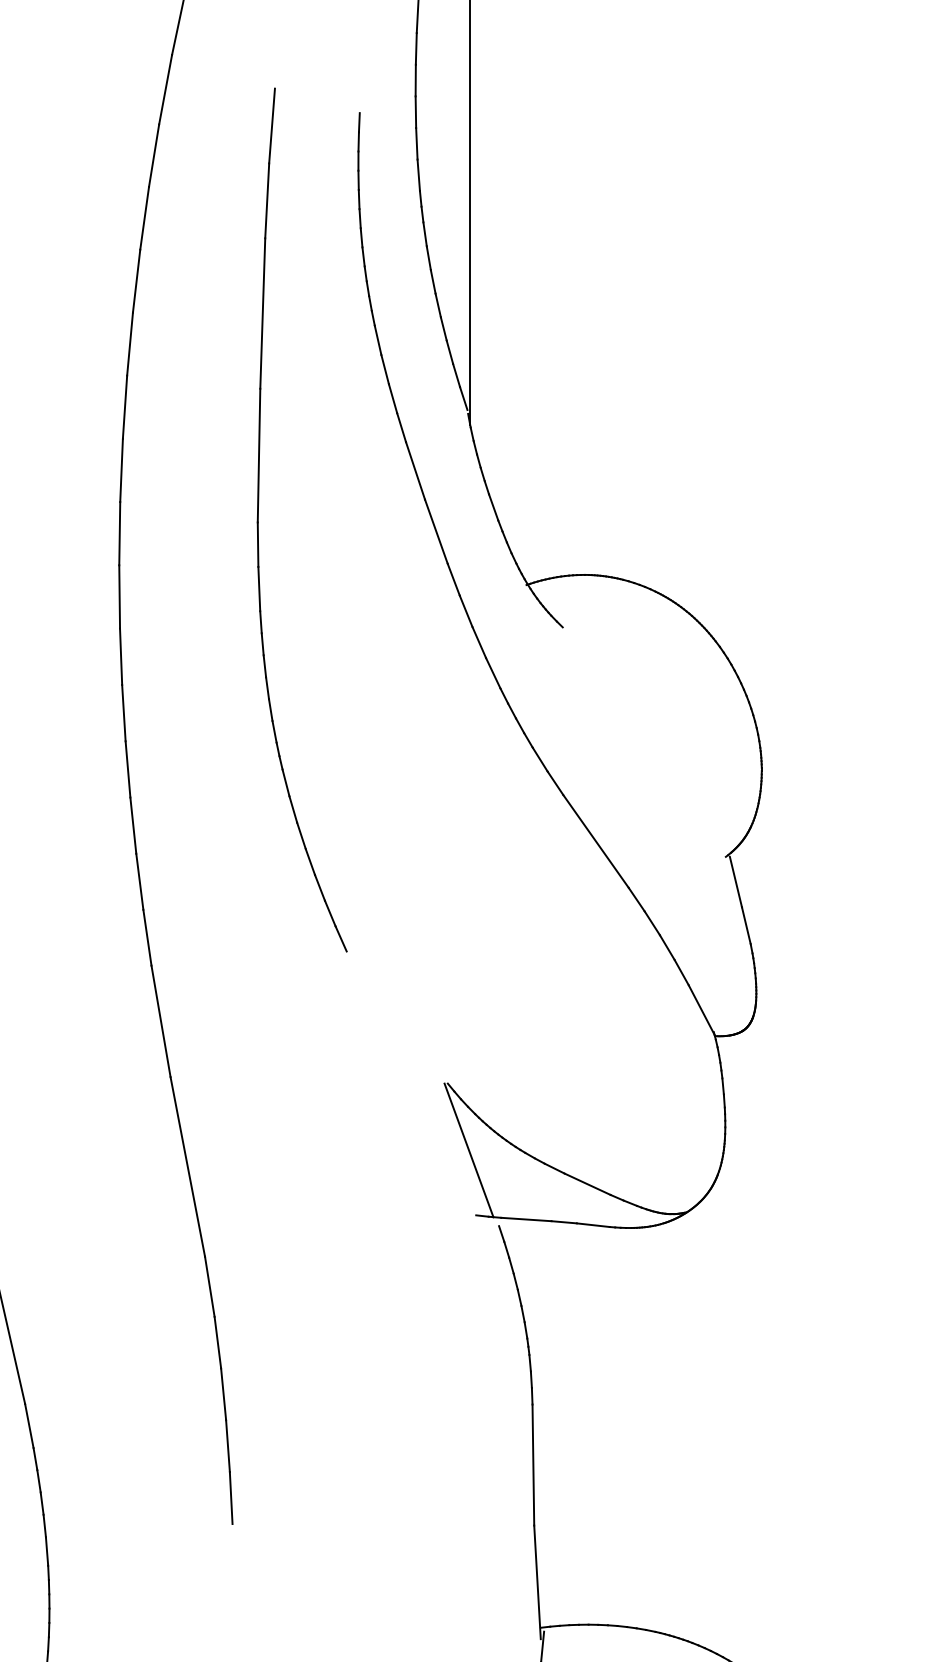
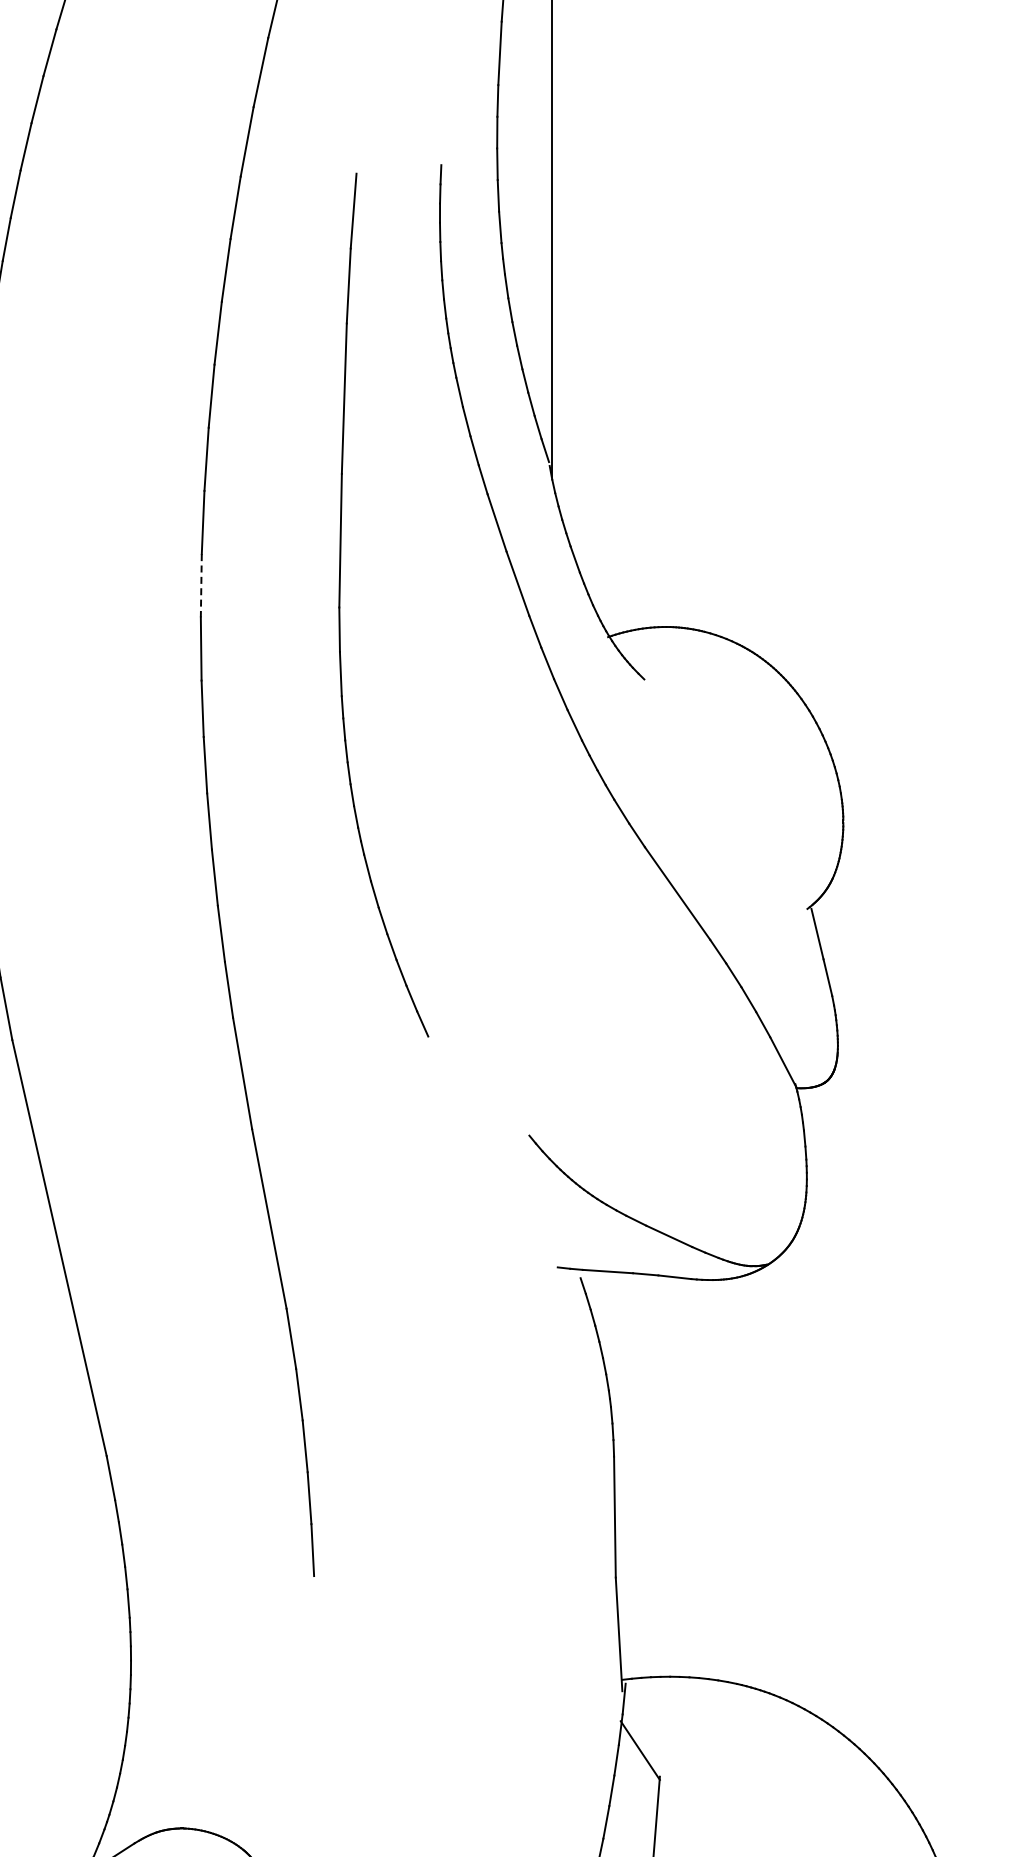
part: (258, 519) -> (340, 604), moved
line: (119, 533) -> (201, 585), solid -> dashed
line: (468, 1150) -> (550, 1202), removed

